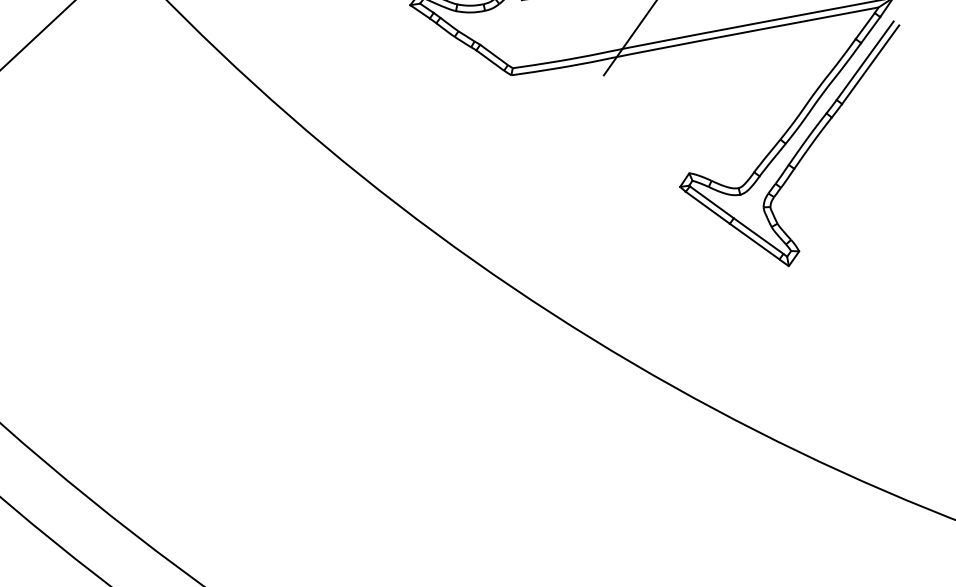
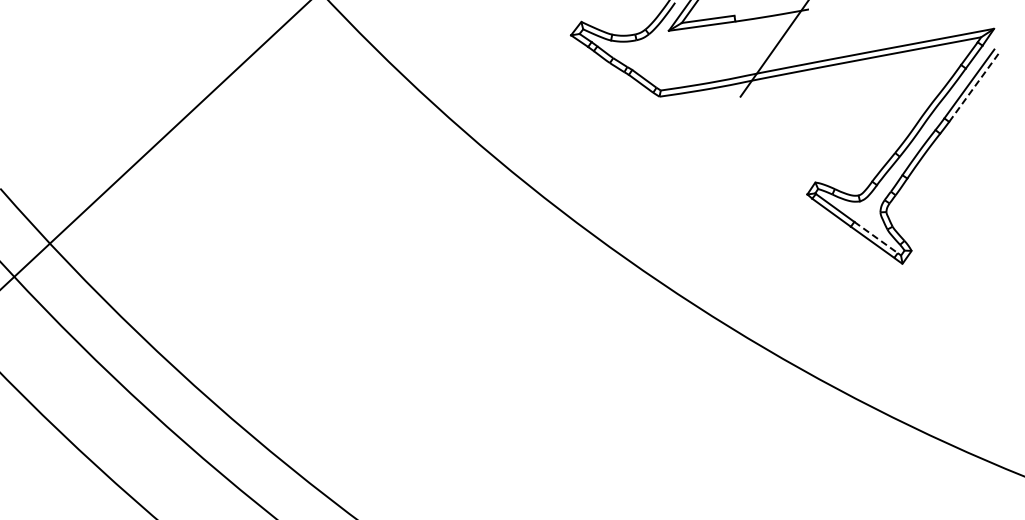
line: (871, 64) -> (974, 87), solid -> dashed
line: (759, 236) -> (876, 237), solid -> dashed

